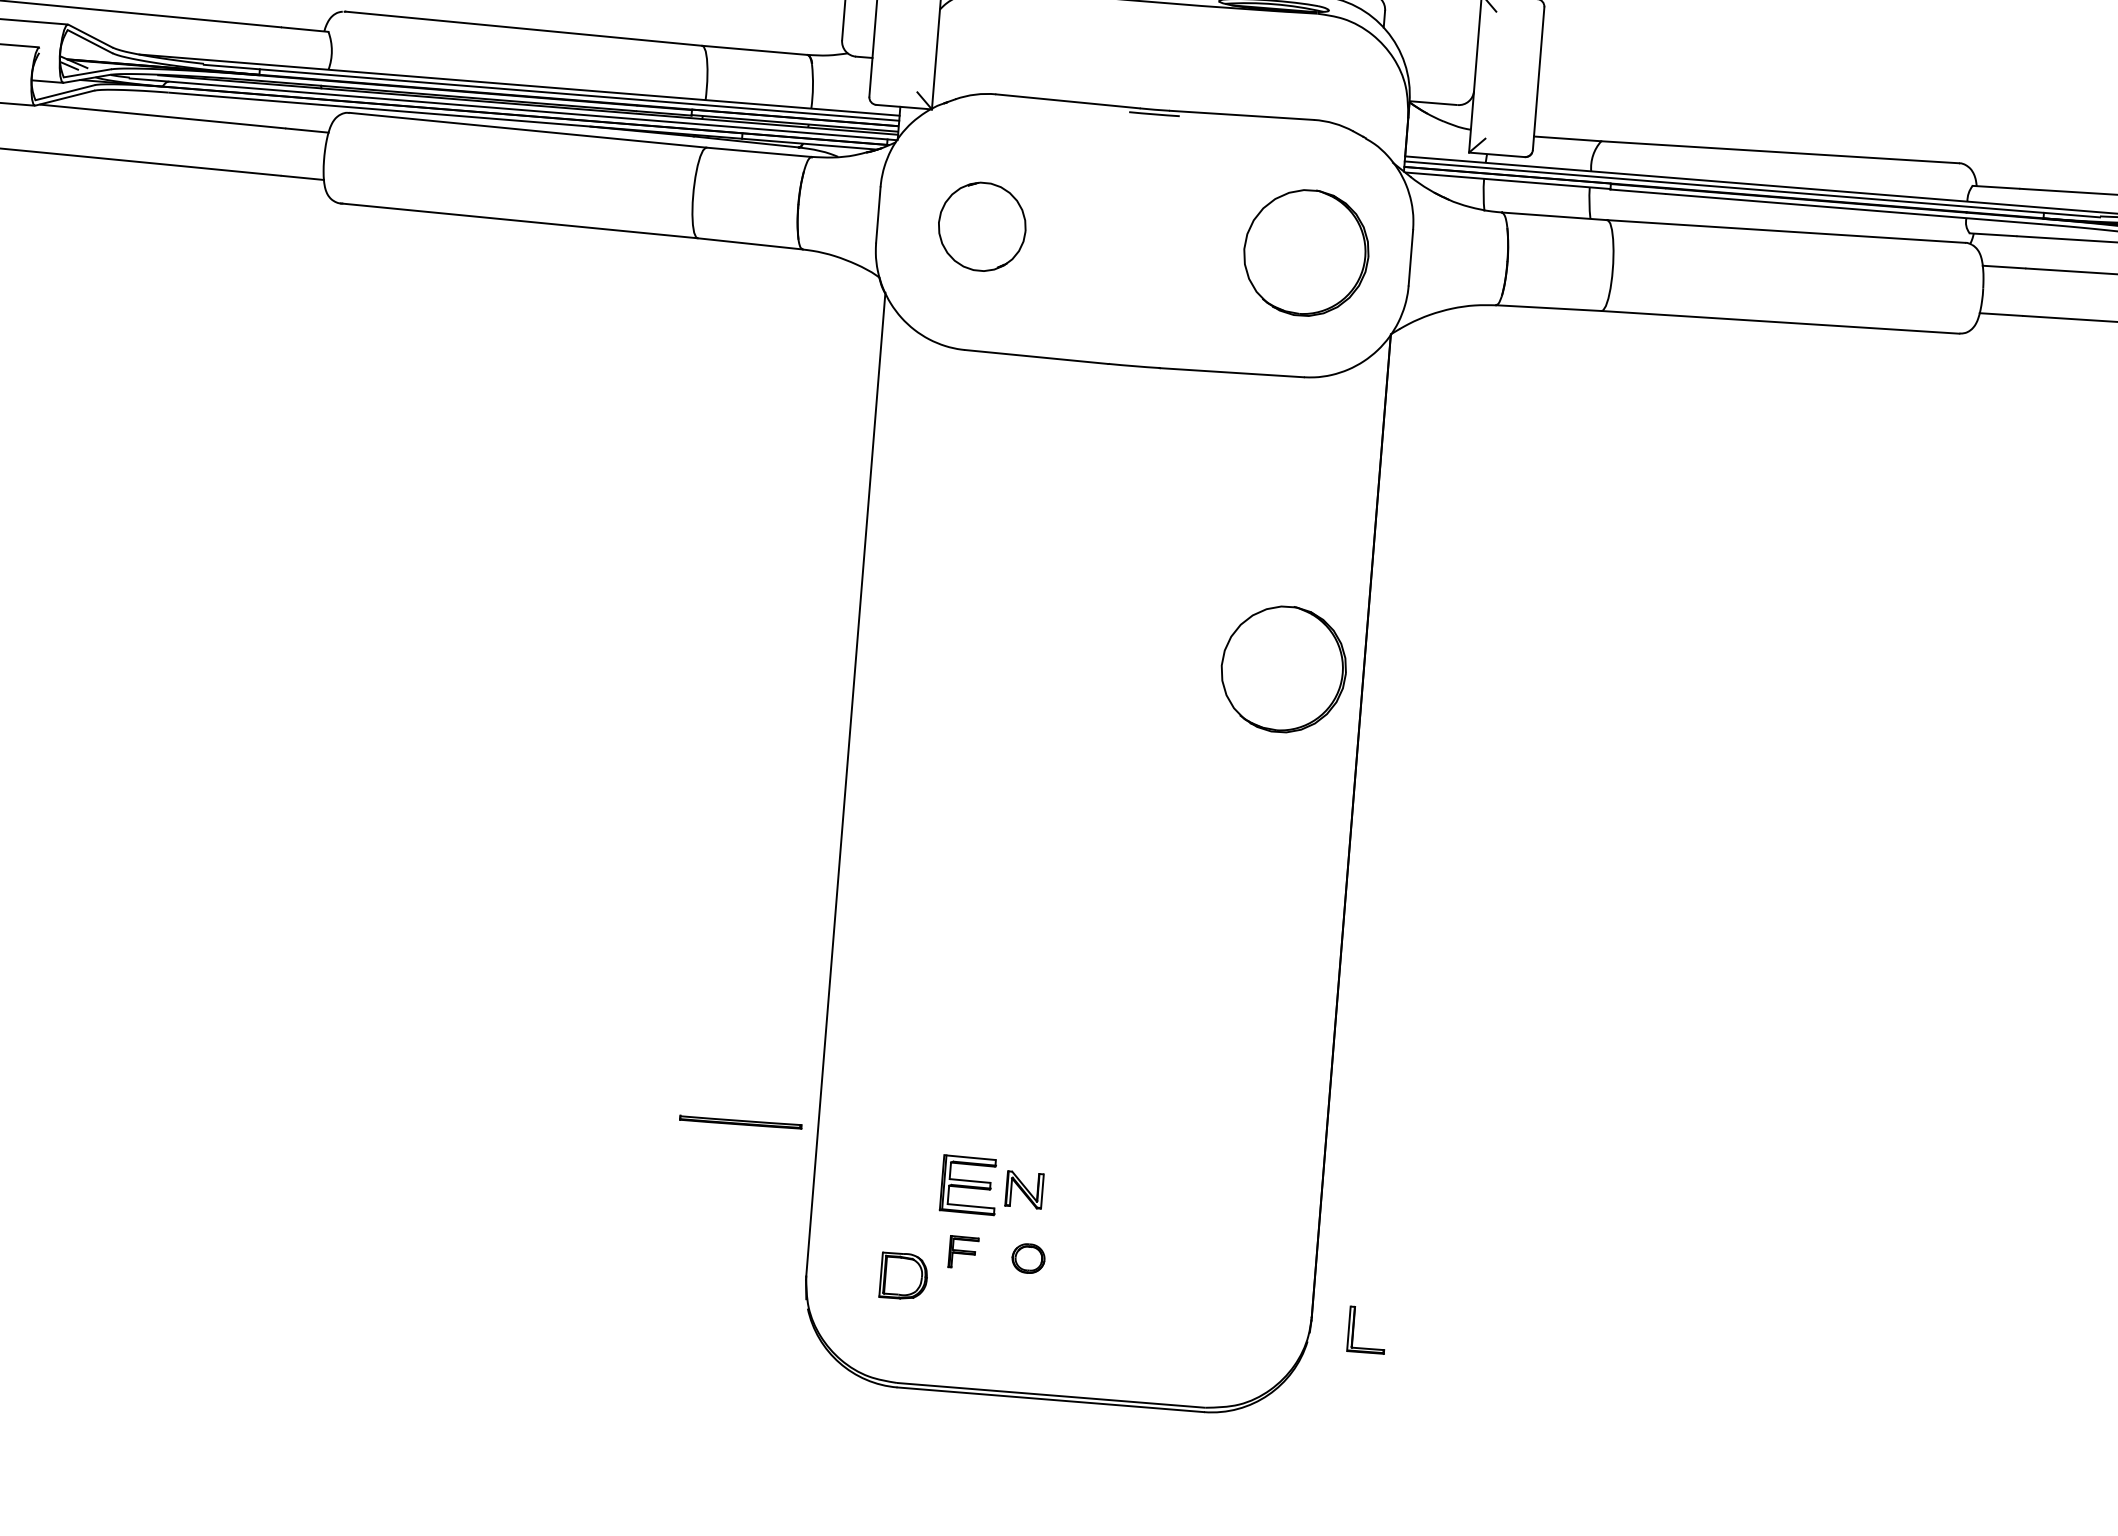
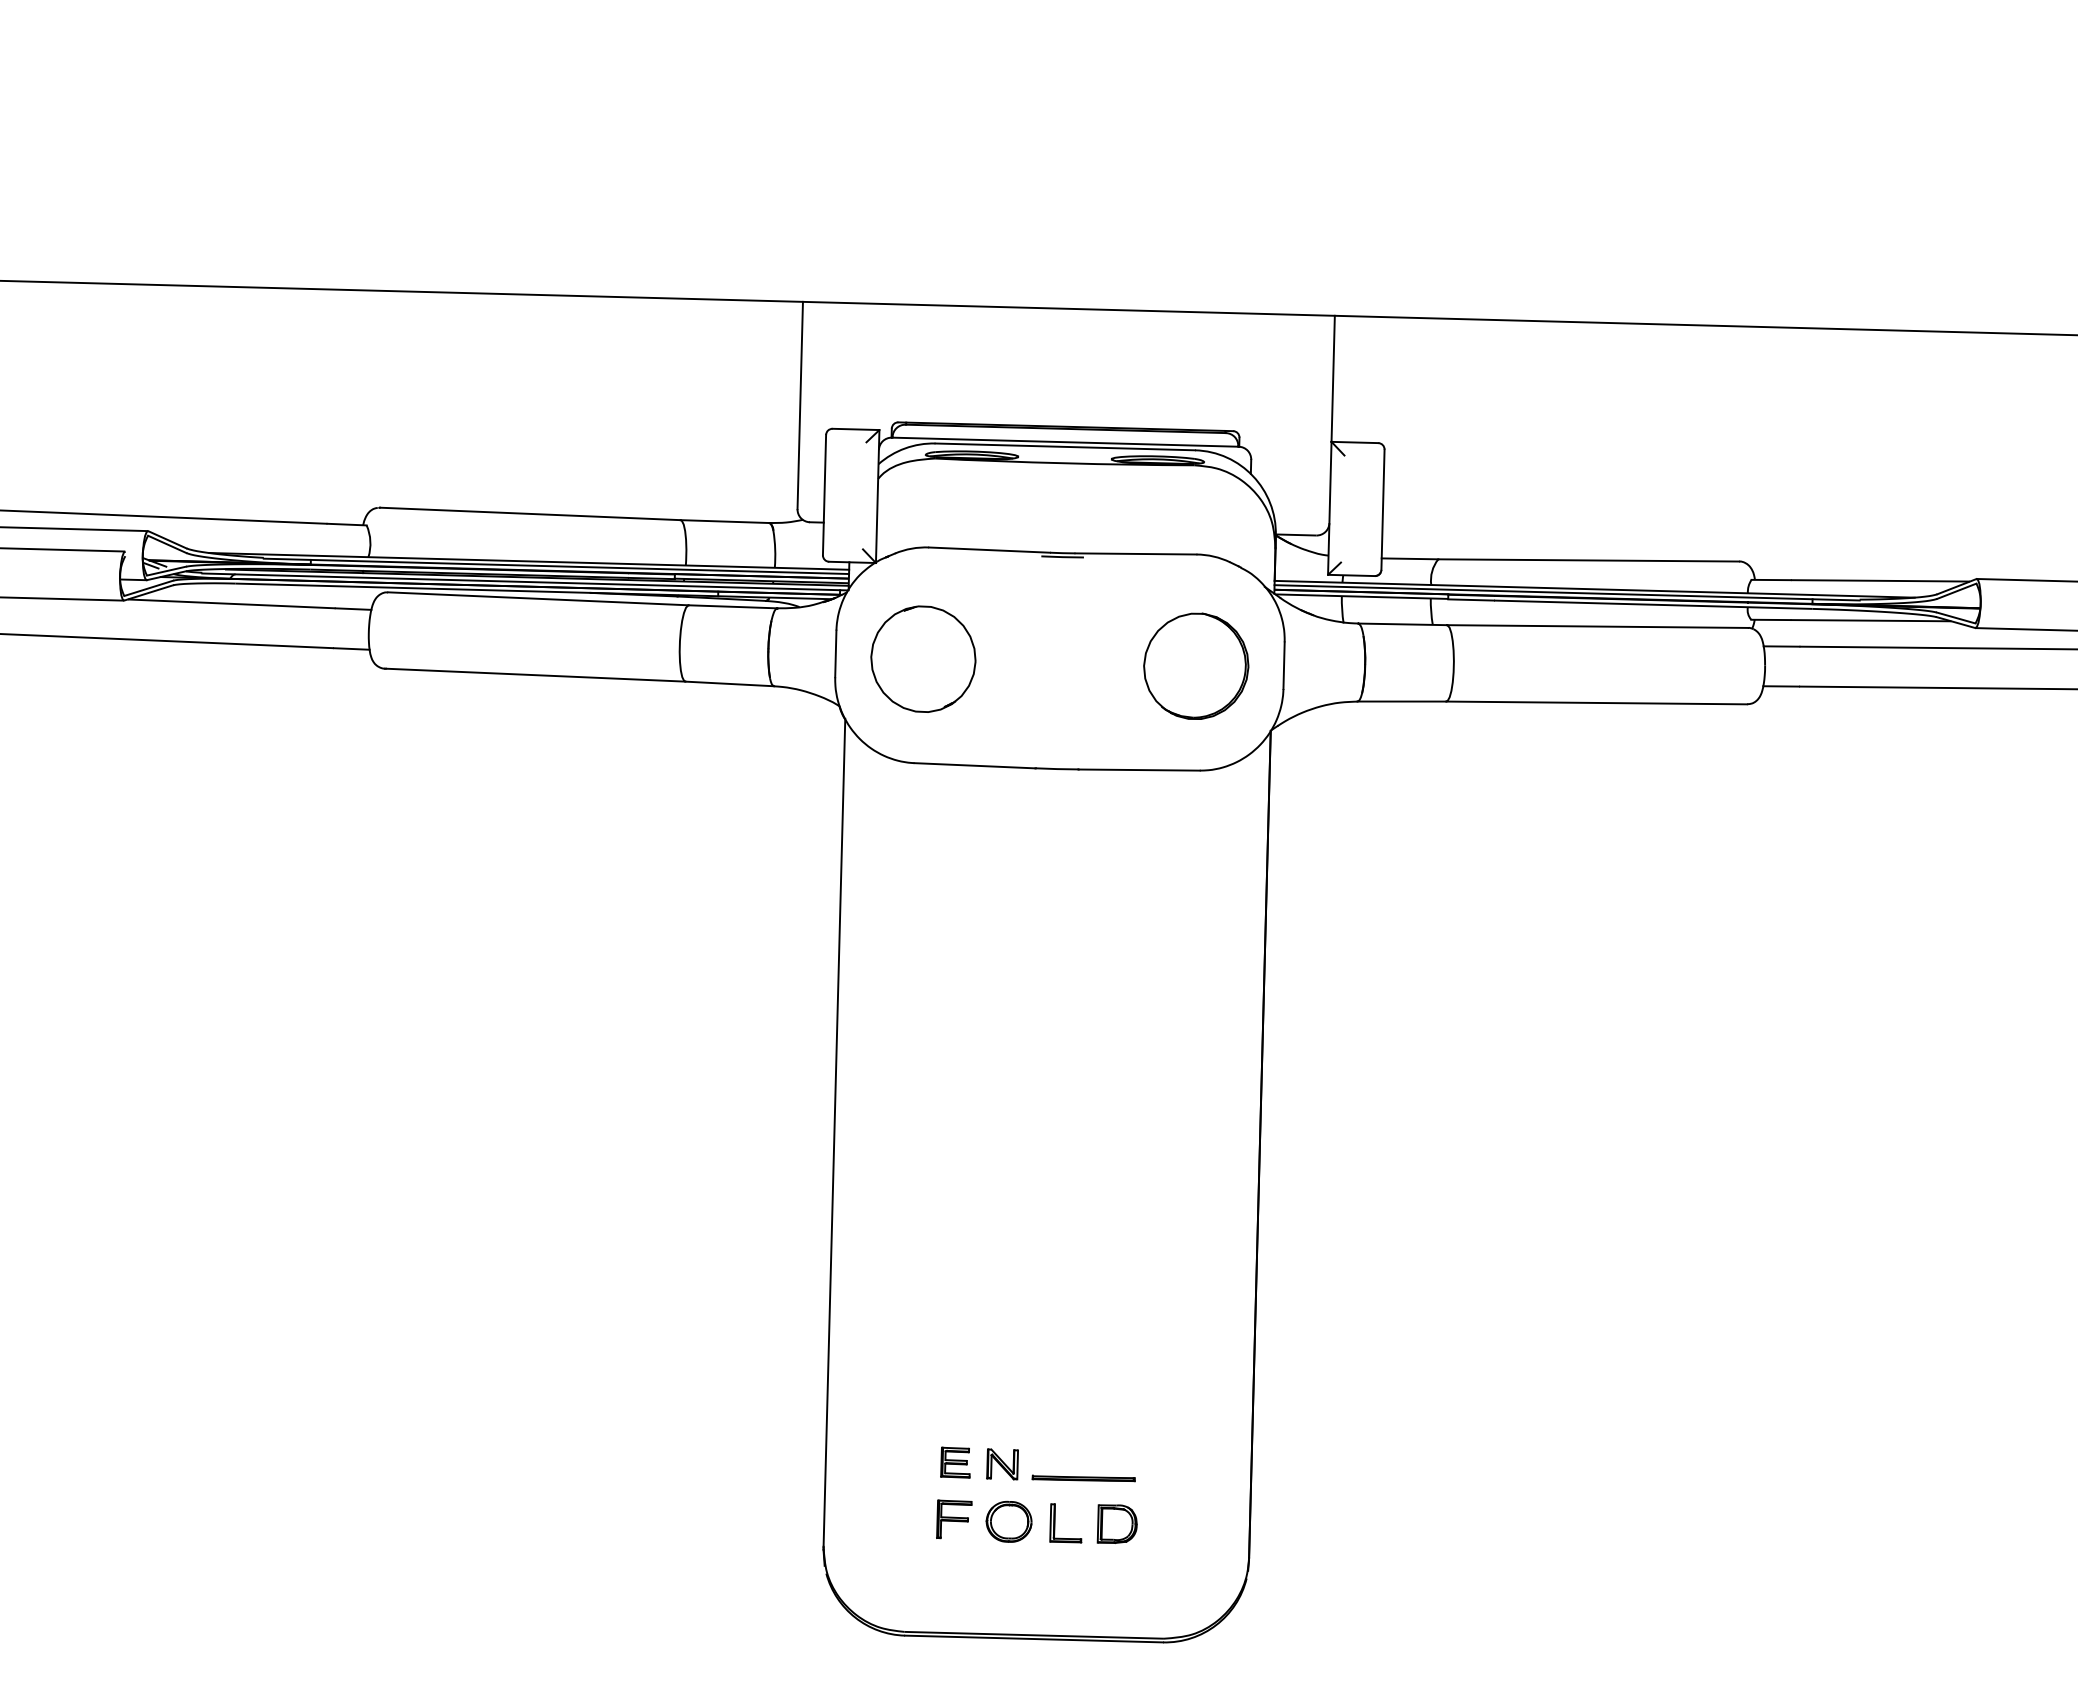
part: (982, 226) -> (923, 658), size x1.43
part: (1284, 668) -> (1196, 1015), removed
part: (740, 1122) -> (1083, 1478), moved
part: (968, 1184) -> (955, 1462), size x0.62
part: (963, 1252) -> (954, 1519), size x1.43
part: (1027, 1258) -> (1008, 1521), size x1.67
part: (902, 1275) -> (1116, 1523), moved
part: (1354, 1329) -> (1055, 1523), moved

